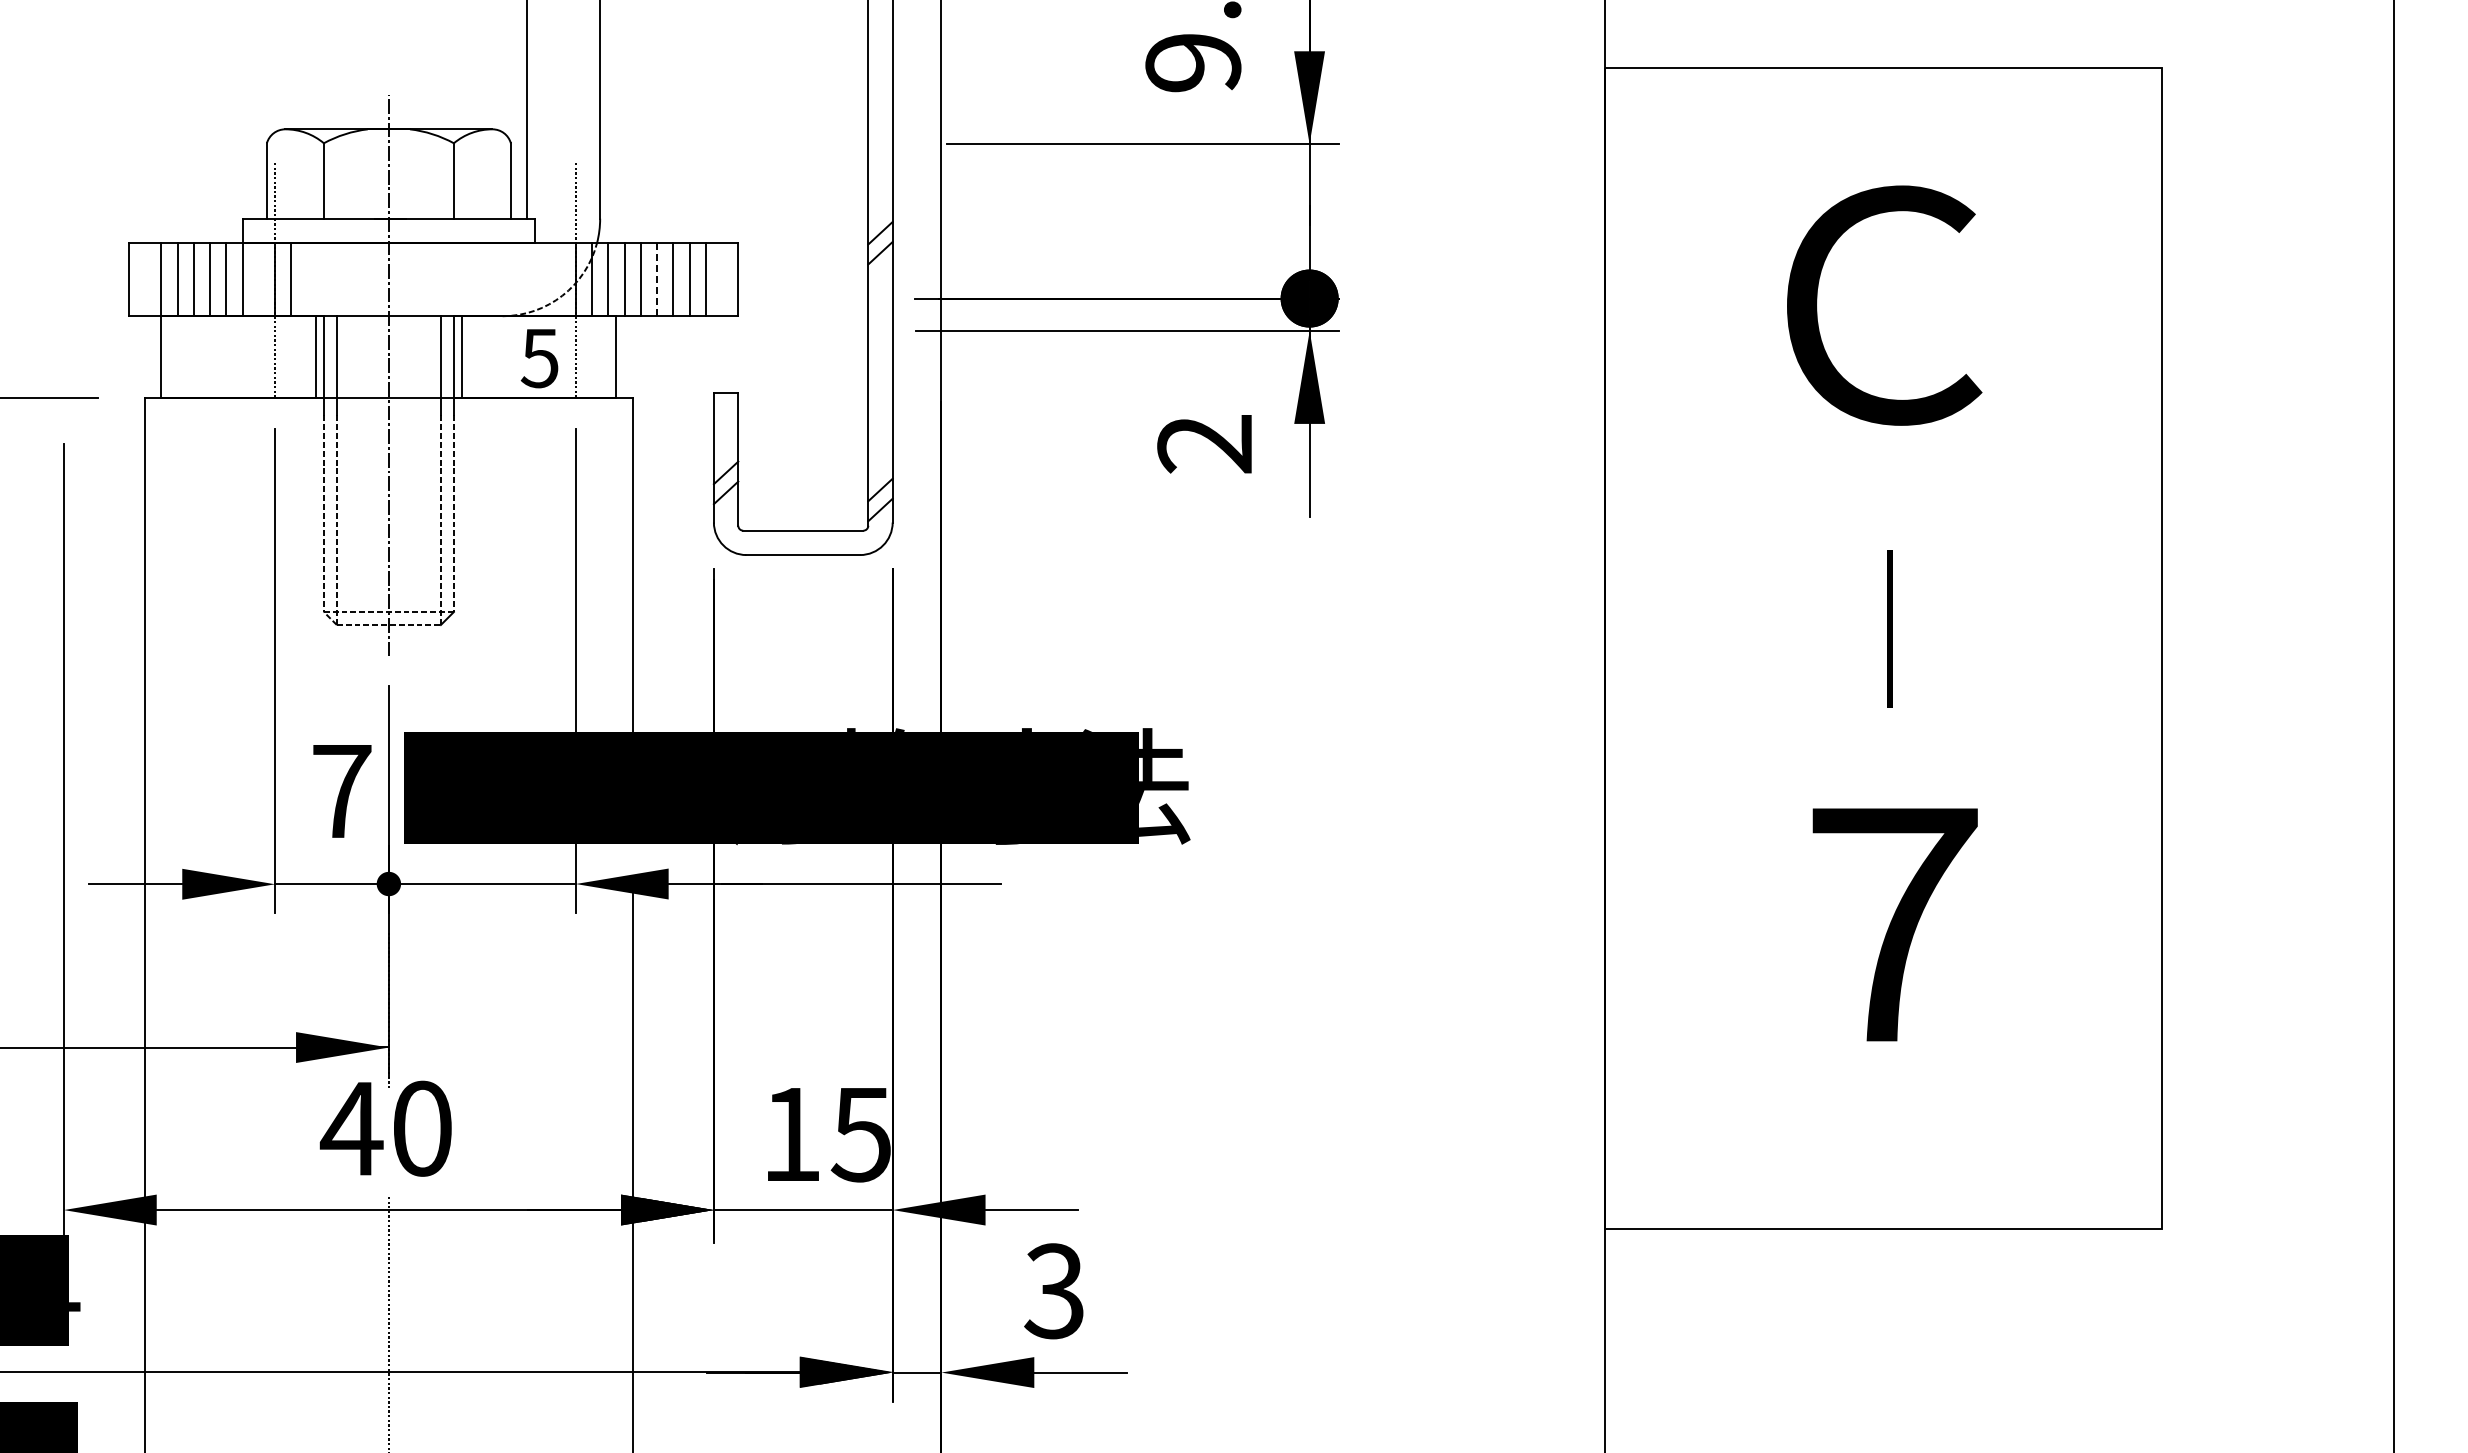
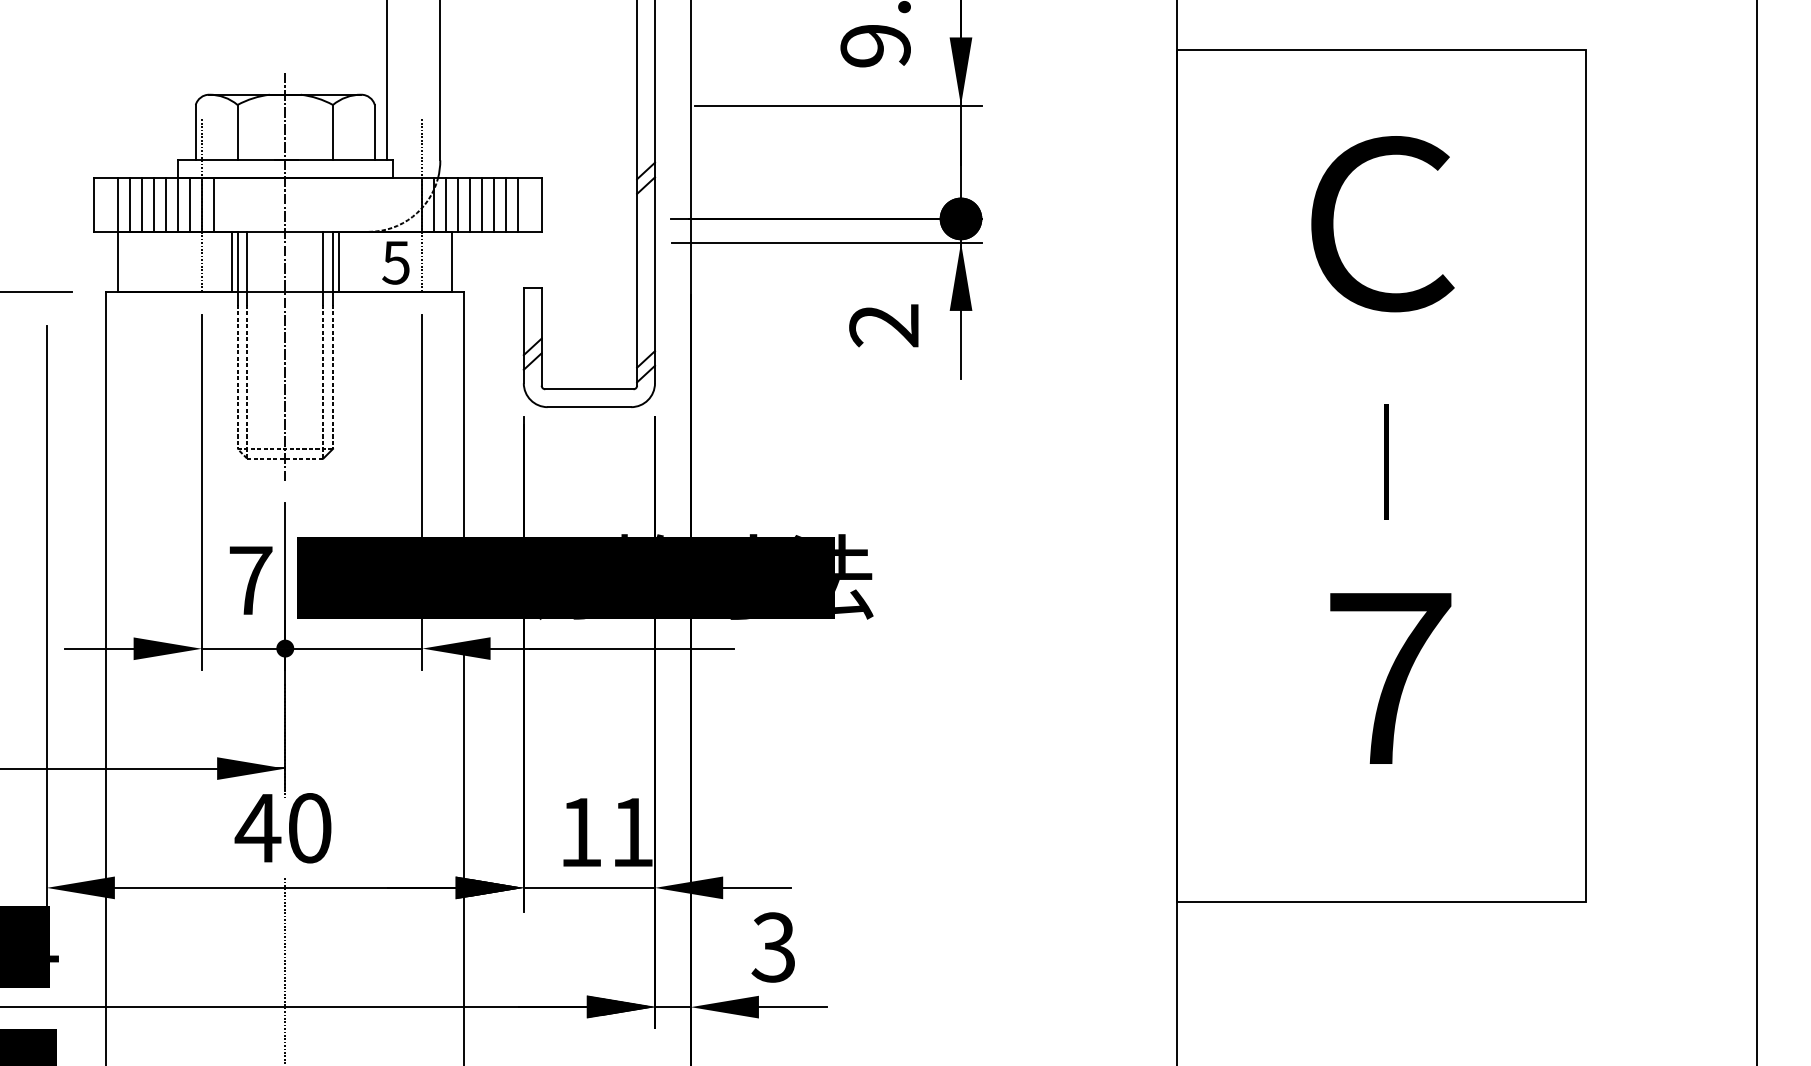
line: (258, 279) -> (189, 204), added
line: (657, 279) -> (482, 204), dashed -> solid
text: (860, 1135) -> (631, 833), 15 -> 11

